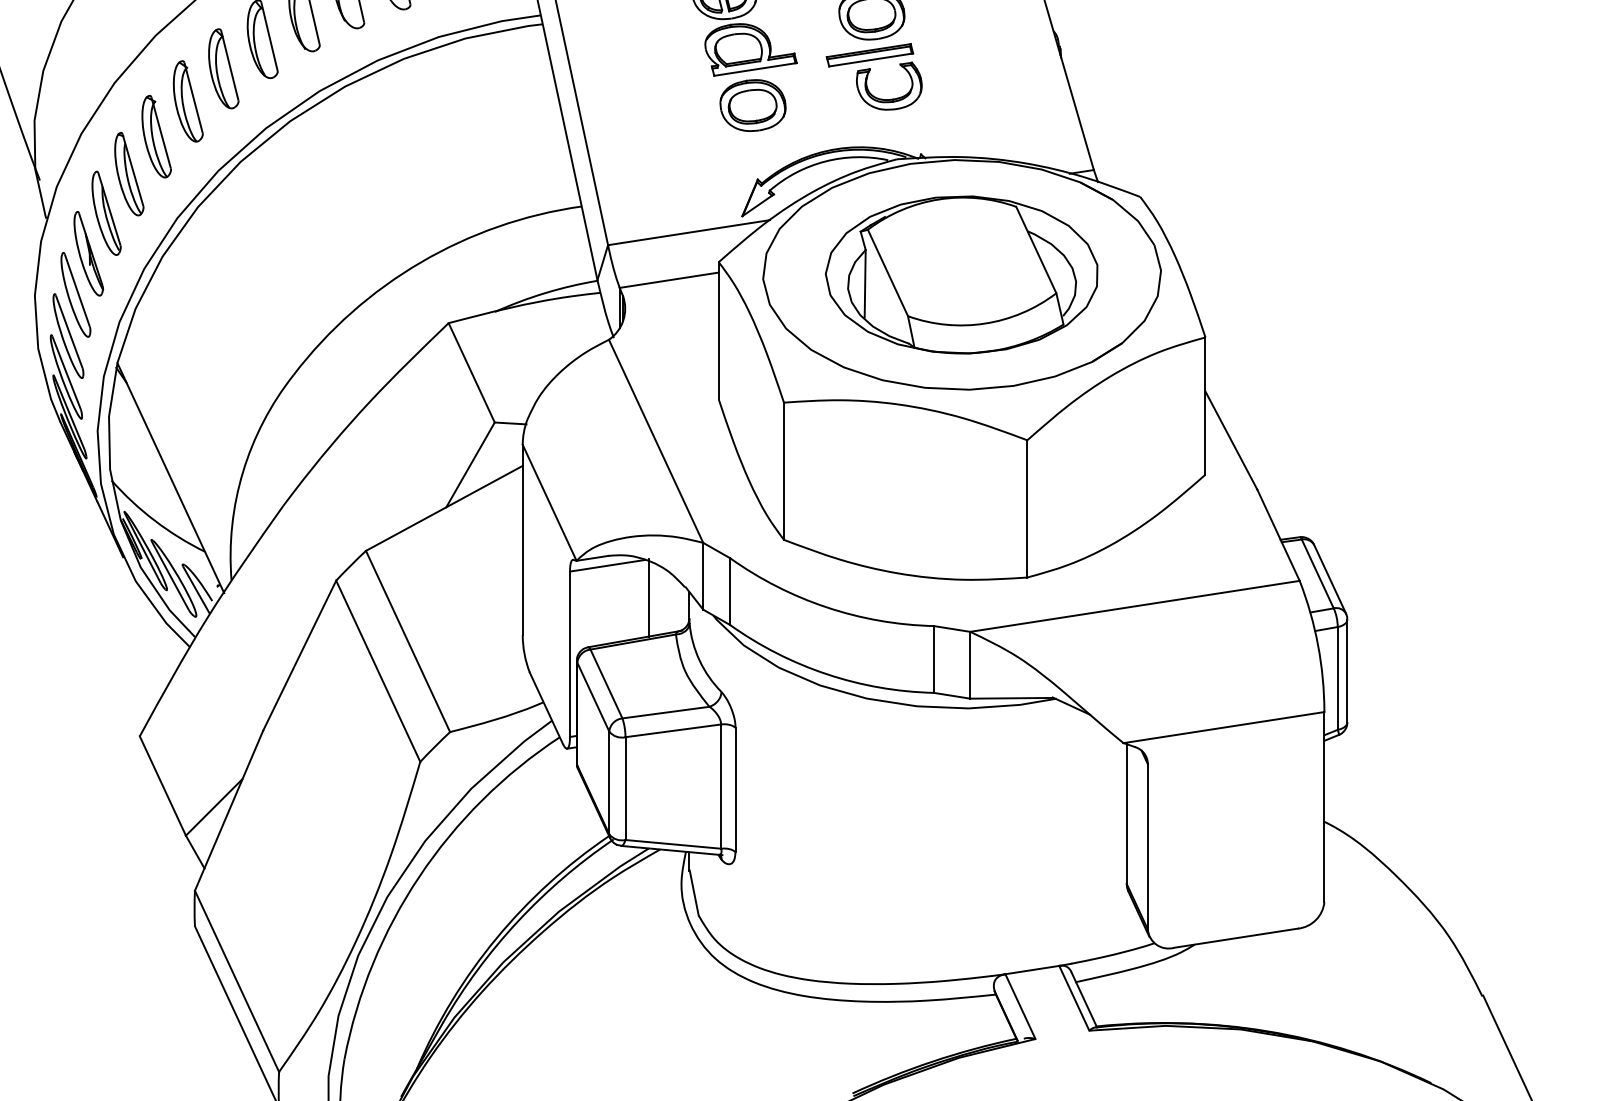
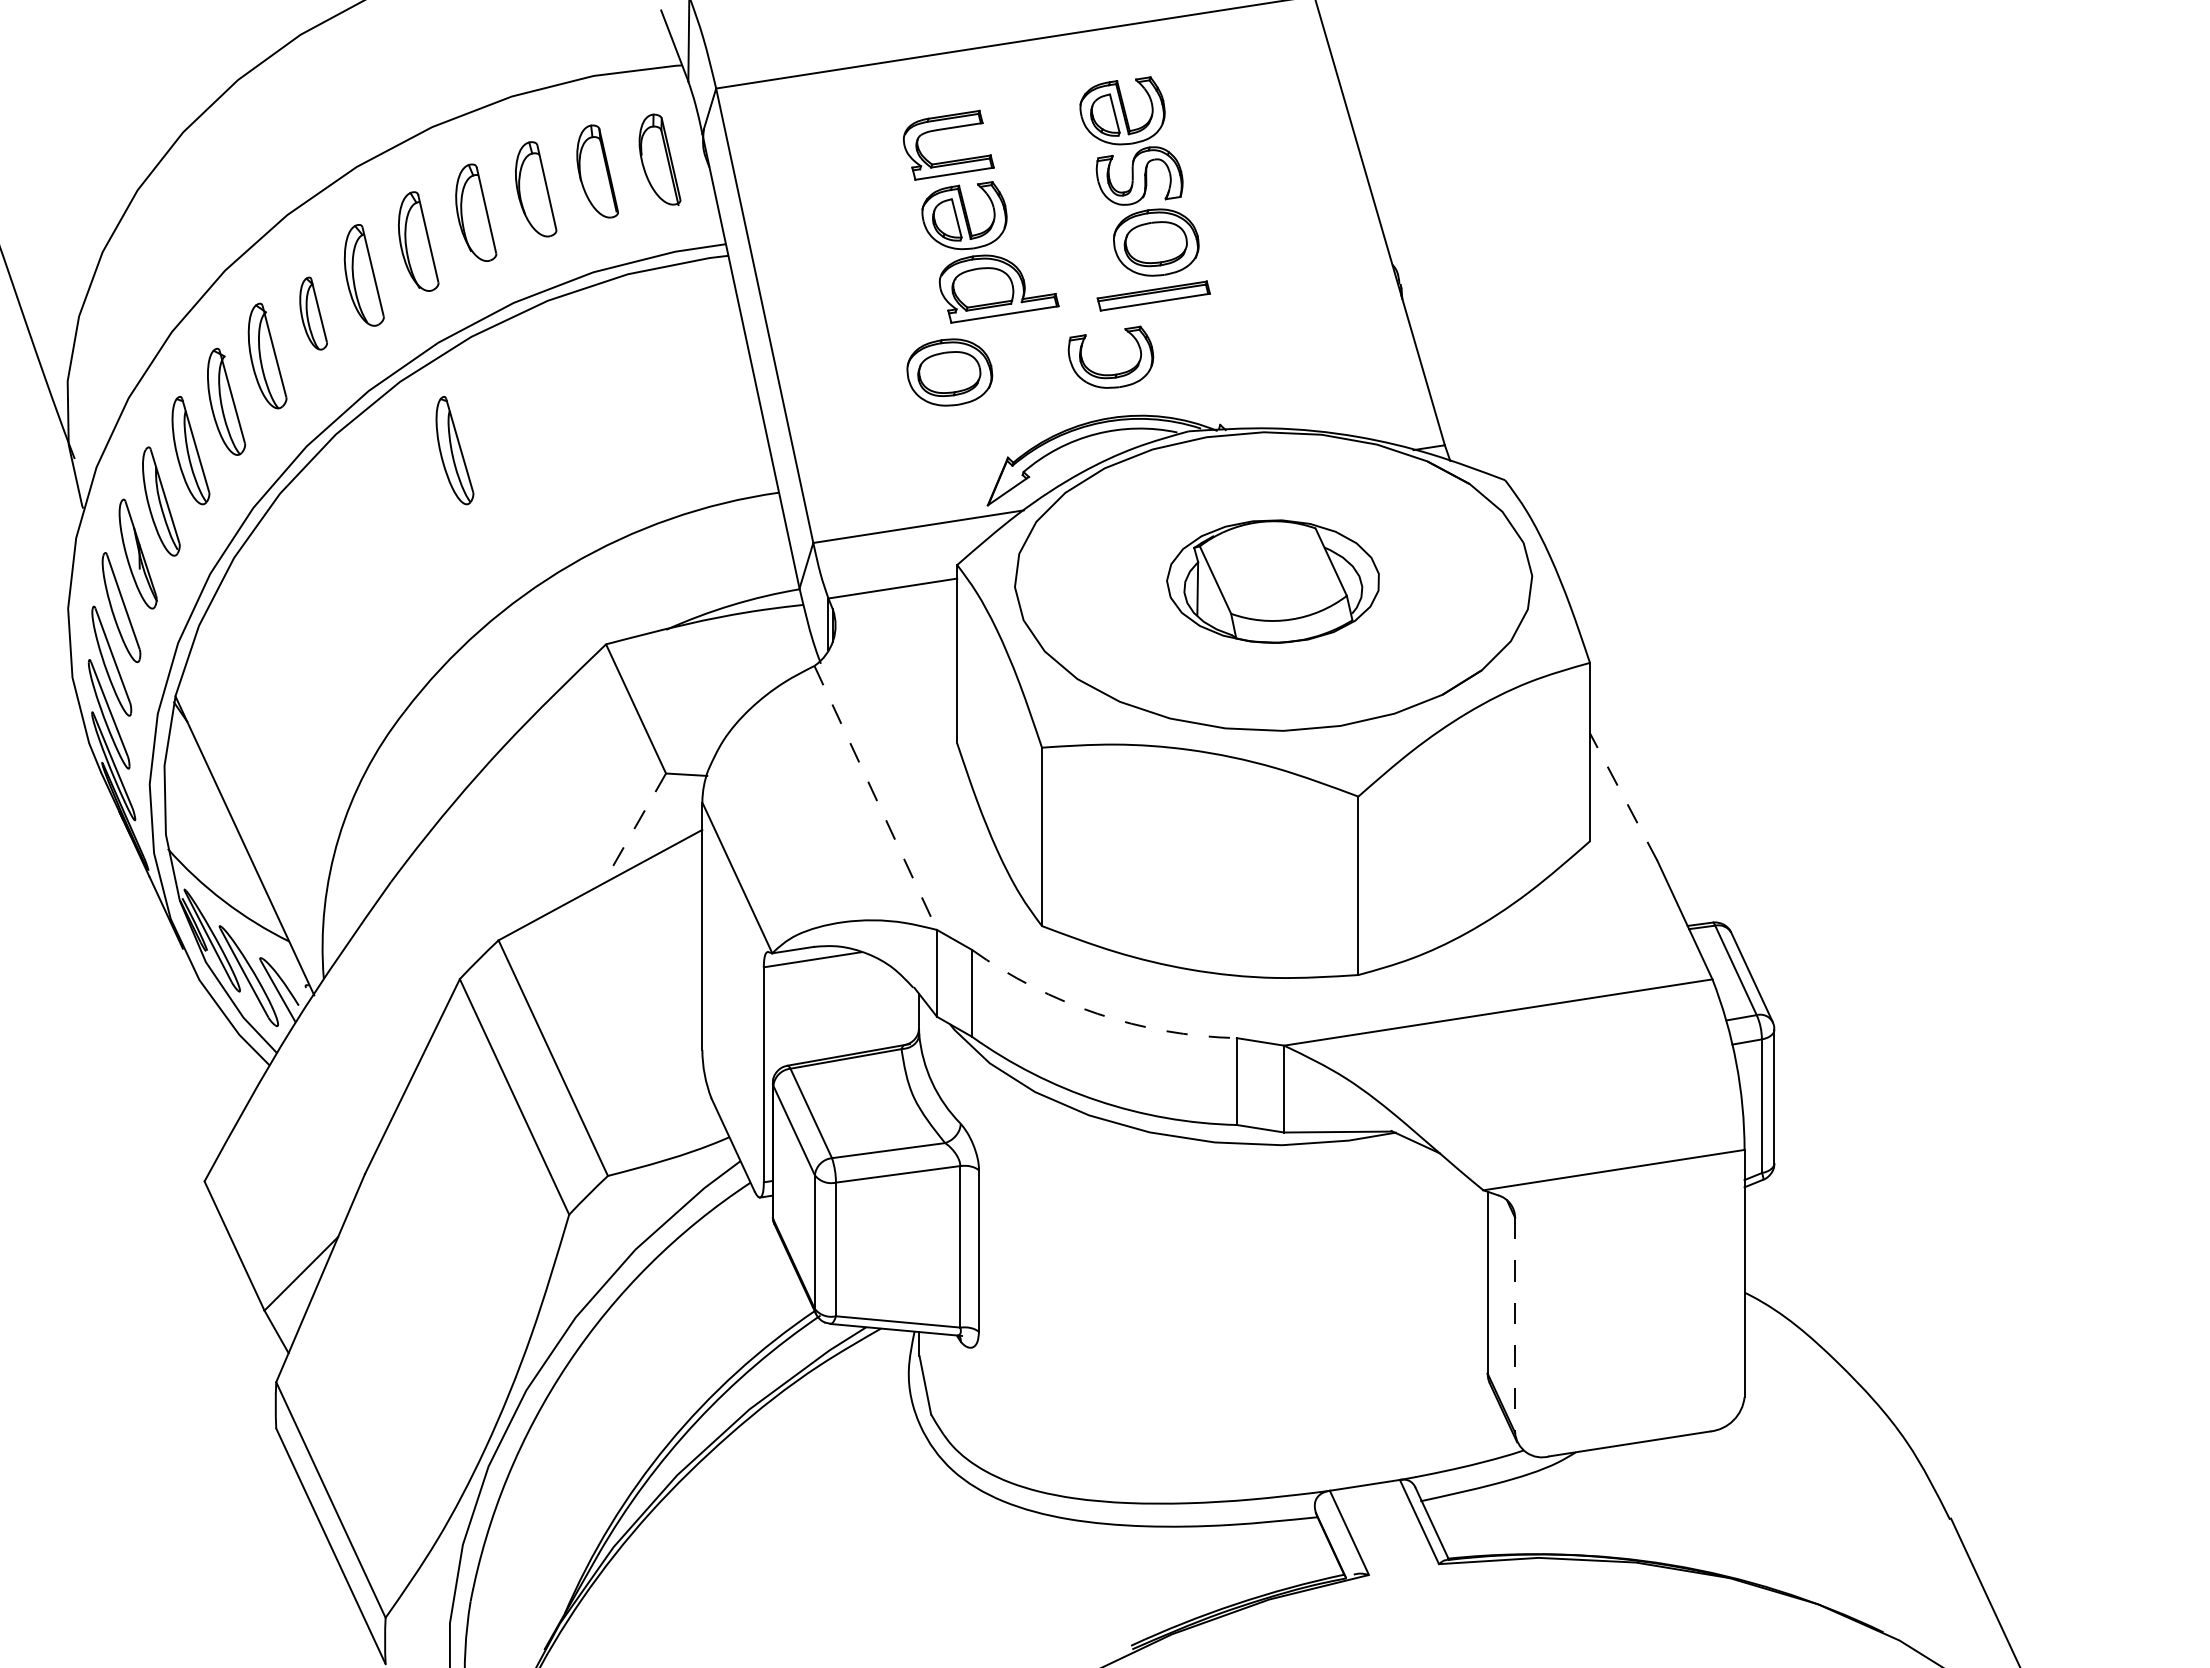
part: (223, 68) -> (313, 313), size x0.7
part: (892, 98) -> (1114, 373), moved
part: (752, 105) -> (949, 372), moved
part: (332, 174) -> (454, 450), added
part: (961, 274) -> (1272, 581), size x0.6
line: (655, 440) -> (875, 797), solid -> dashed
line: (1231, 440) -> (1623, 796), solid -> dashed
line: (470, 465) -> (634, 829), solid -> dashed
line: (648, 597) -> (866, 1001), removed
arc: (826, 607) -> (1097, 1013), solid -> dashed
line: (1148, 847) -> (1515, 1325), solid -> dashed

